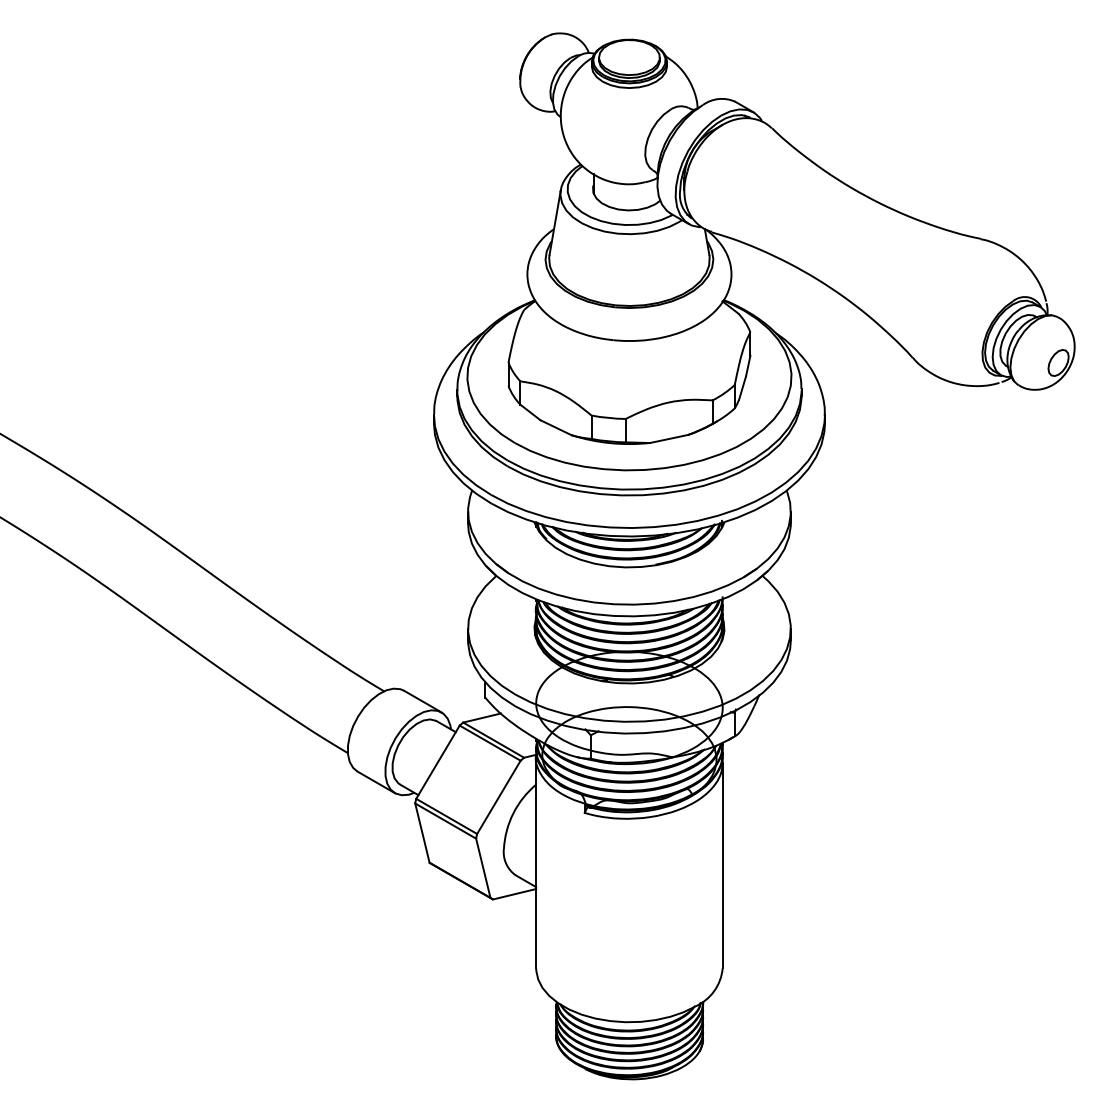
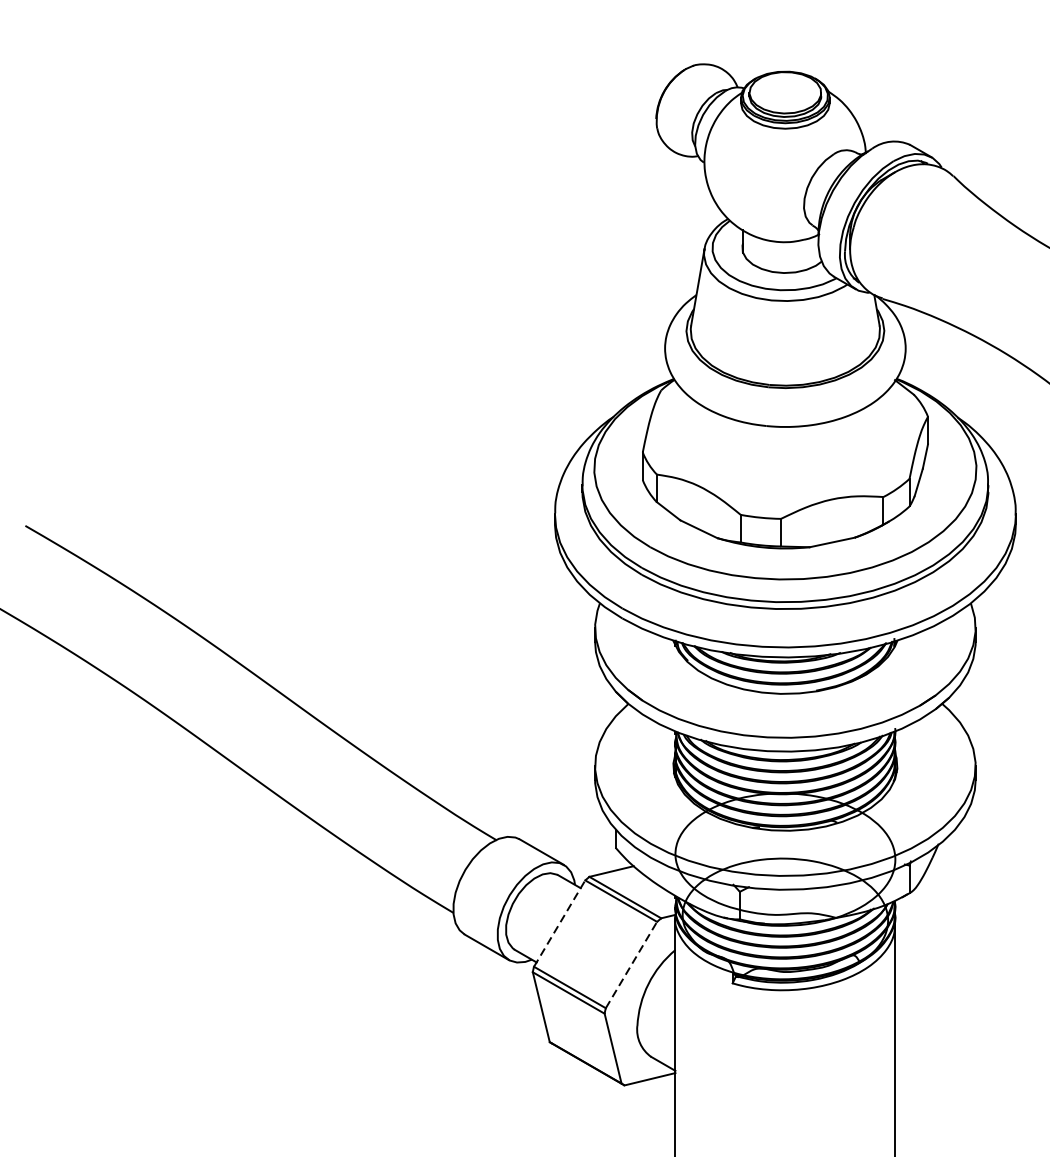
line: (437, 762) -> (559, 923), solid -> dashed
line: (498, 797) -> (631, 965), solid -> dashed

